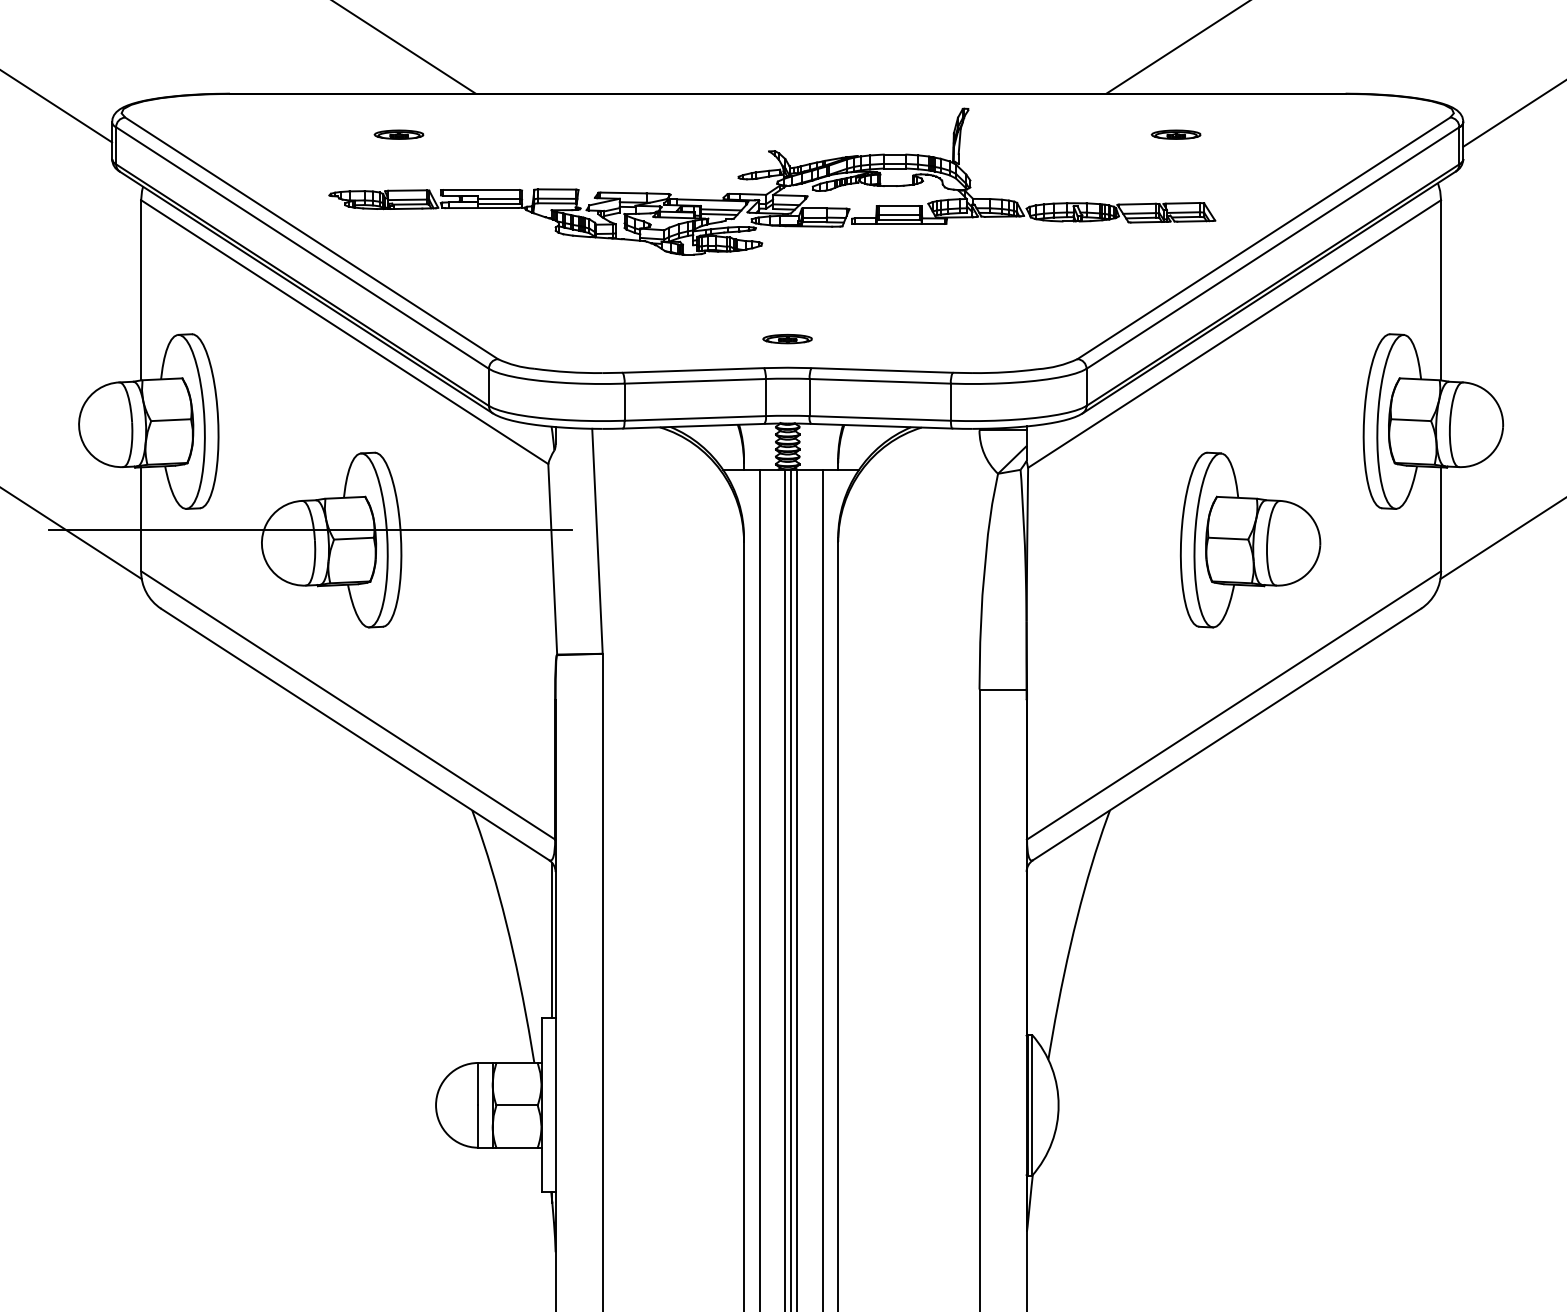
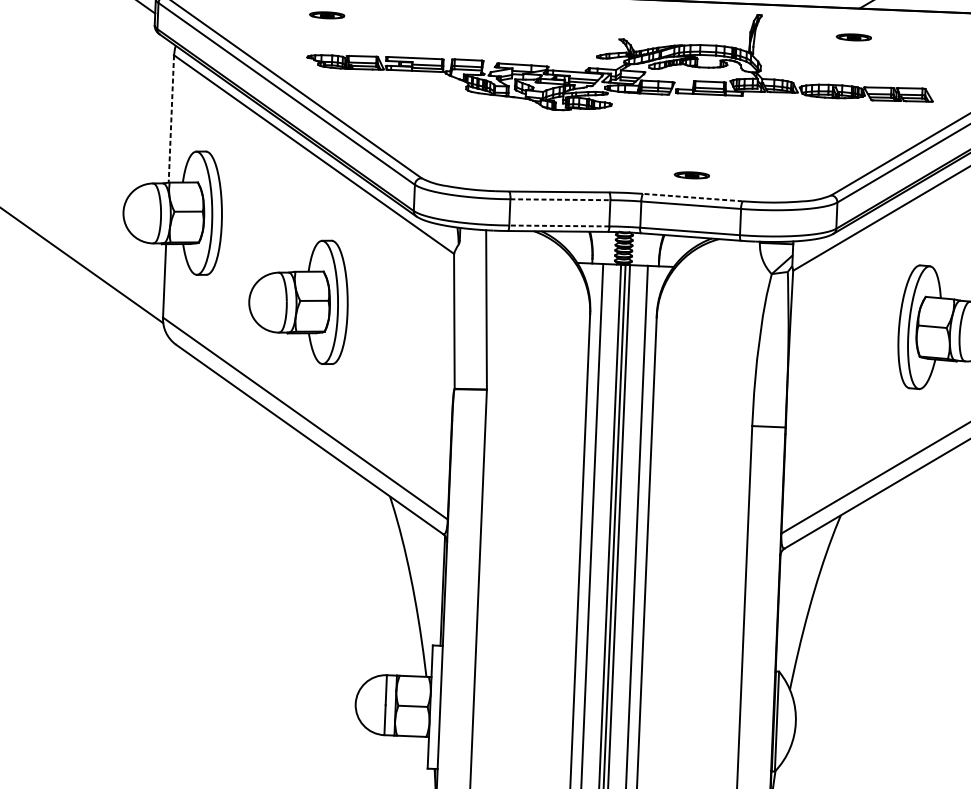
part: (398, 134) -> (326, 15), moved
part: (1175, 134) -> (853, 37), moved
line: (141, 290) -> (171, 119), solid -> dashed
part: (787, 339) -> (691, 175), moved
line: (882, 370) -> (693, 197), solid -> dashed
line: (695, 381) -> (560, 199), solid -> dashed
line: (695, 418) -> (559, 226), solid -> dashed
line: (309, 529) -> (283, 293), removed

